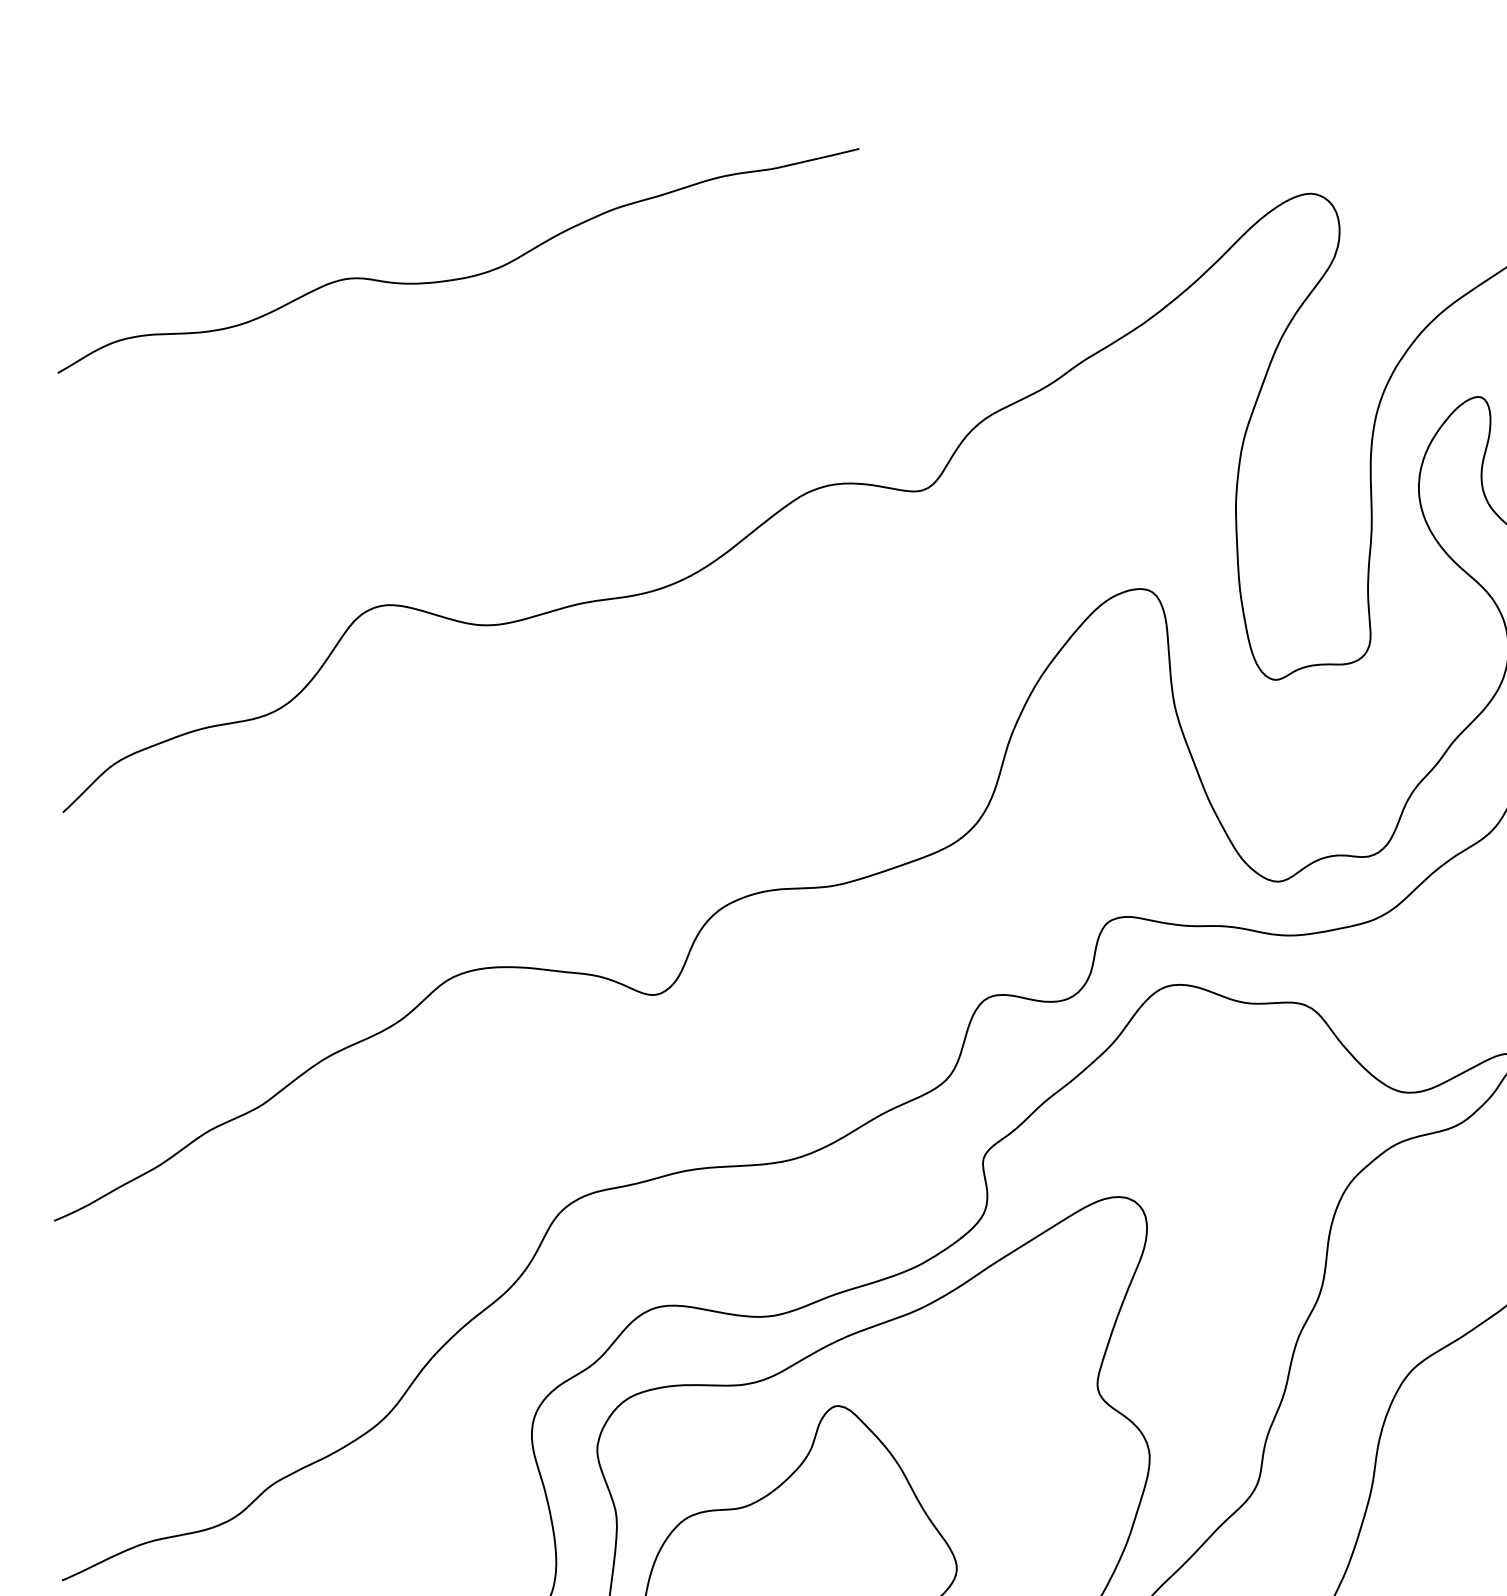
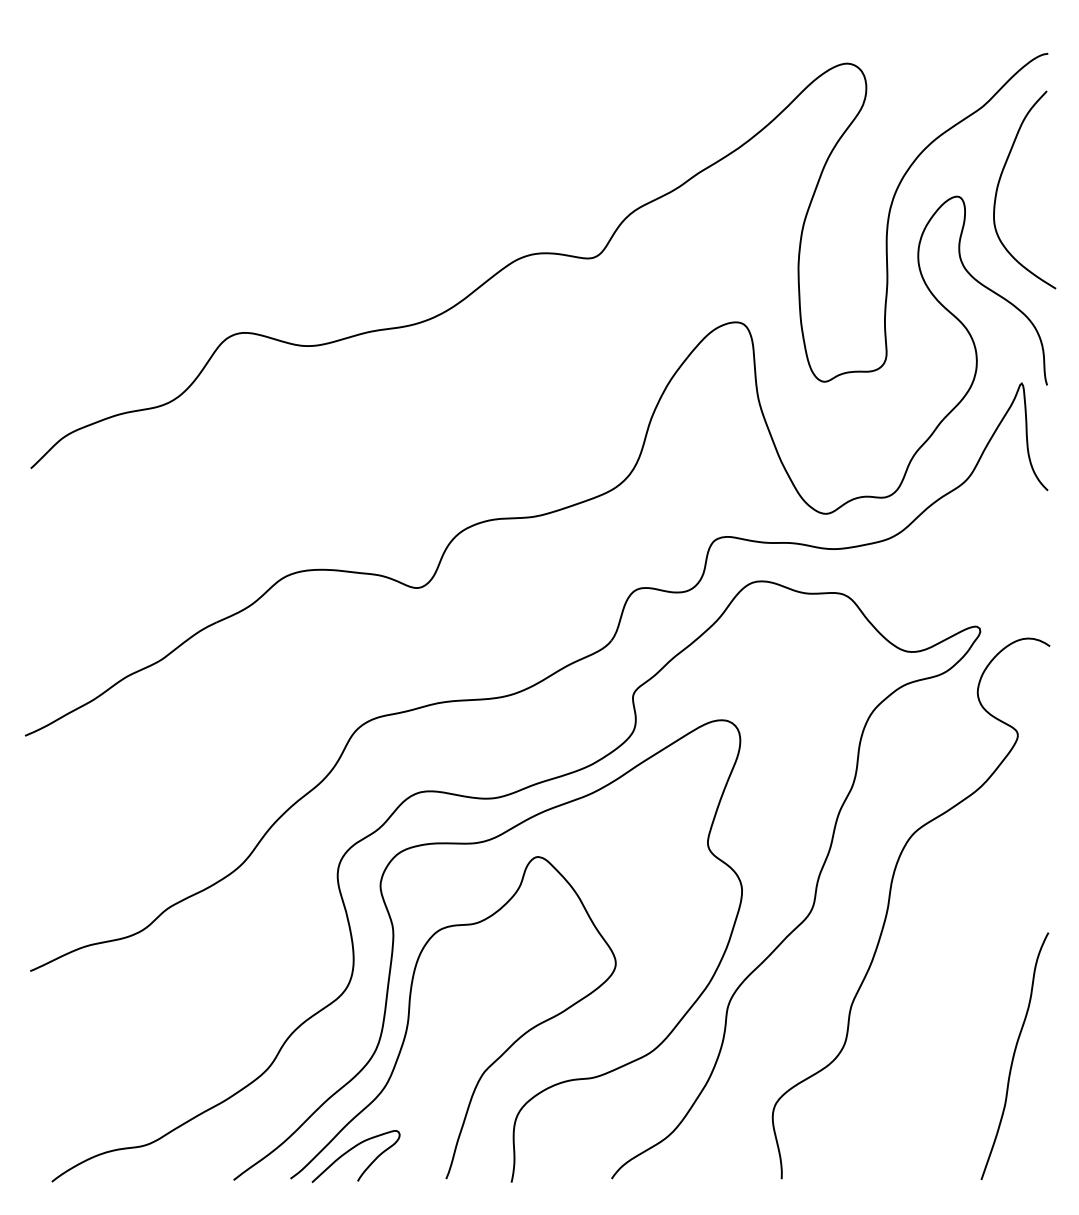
curve: (458, 277) -> (289, 118), removed

